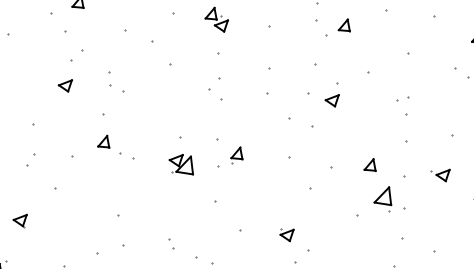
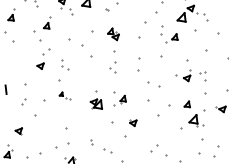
part: (324, 94) -> (183, 75), moved
part: (115, 146) -> (64, 95), size x0.6
part: (287, 233) -> (133, 122), moved

